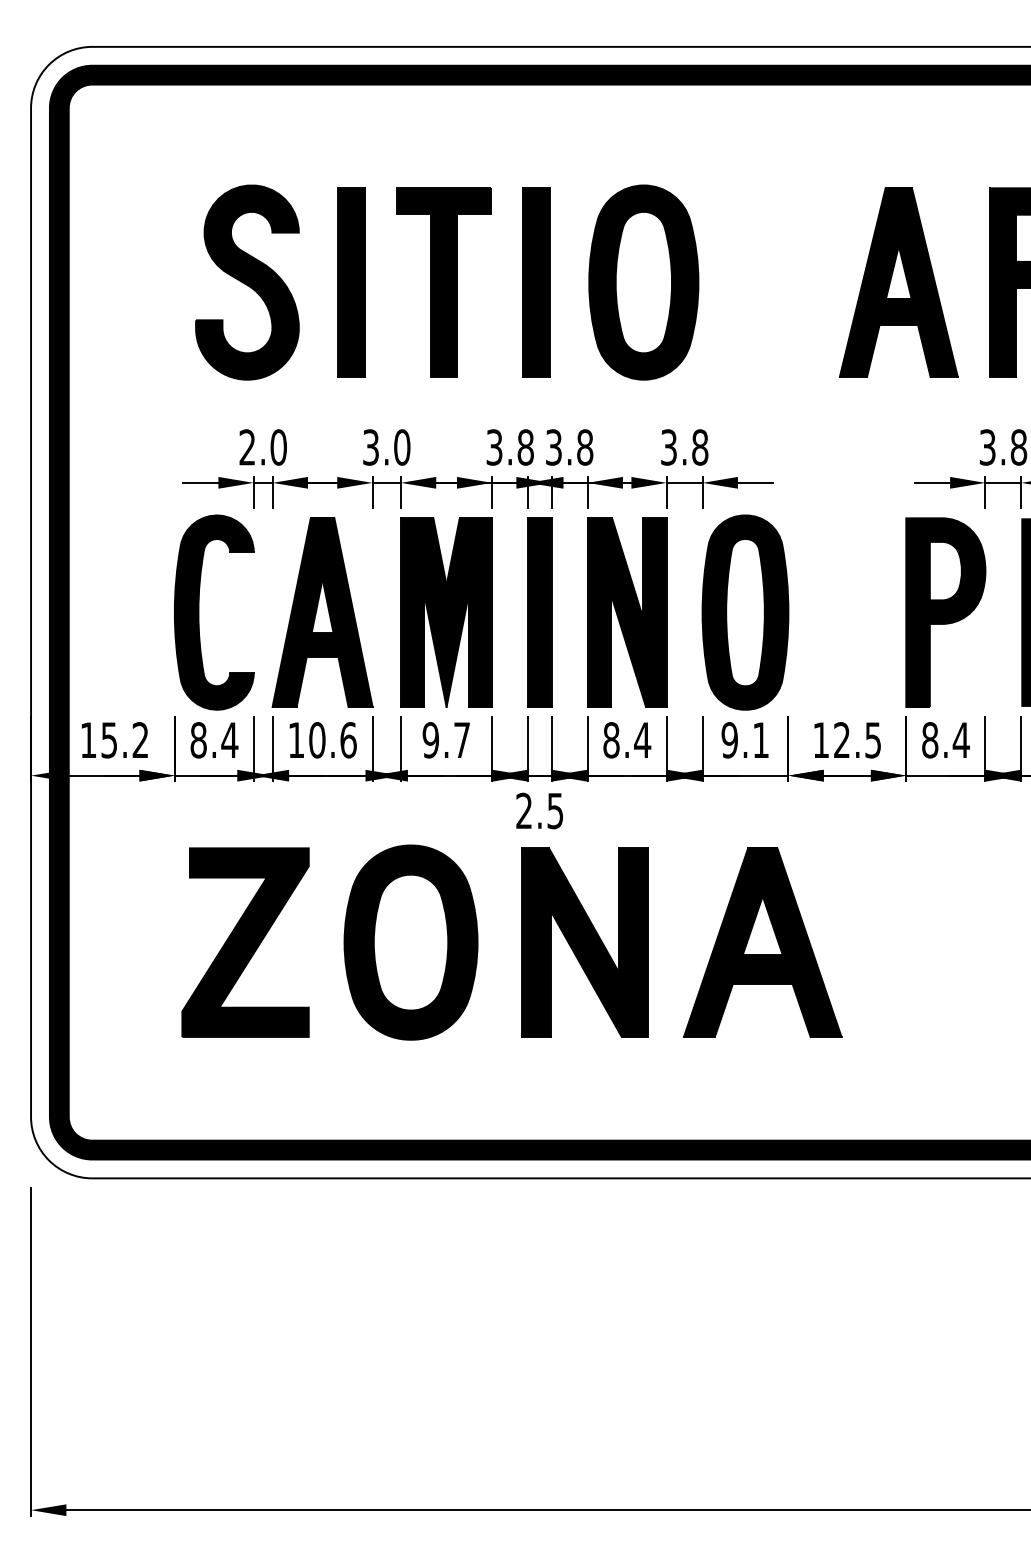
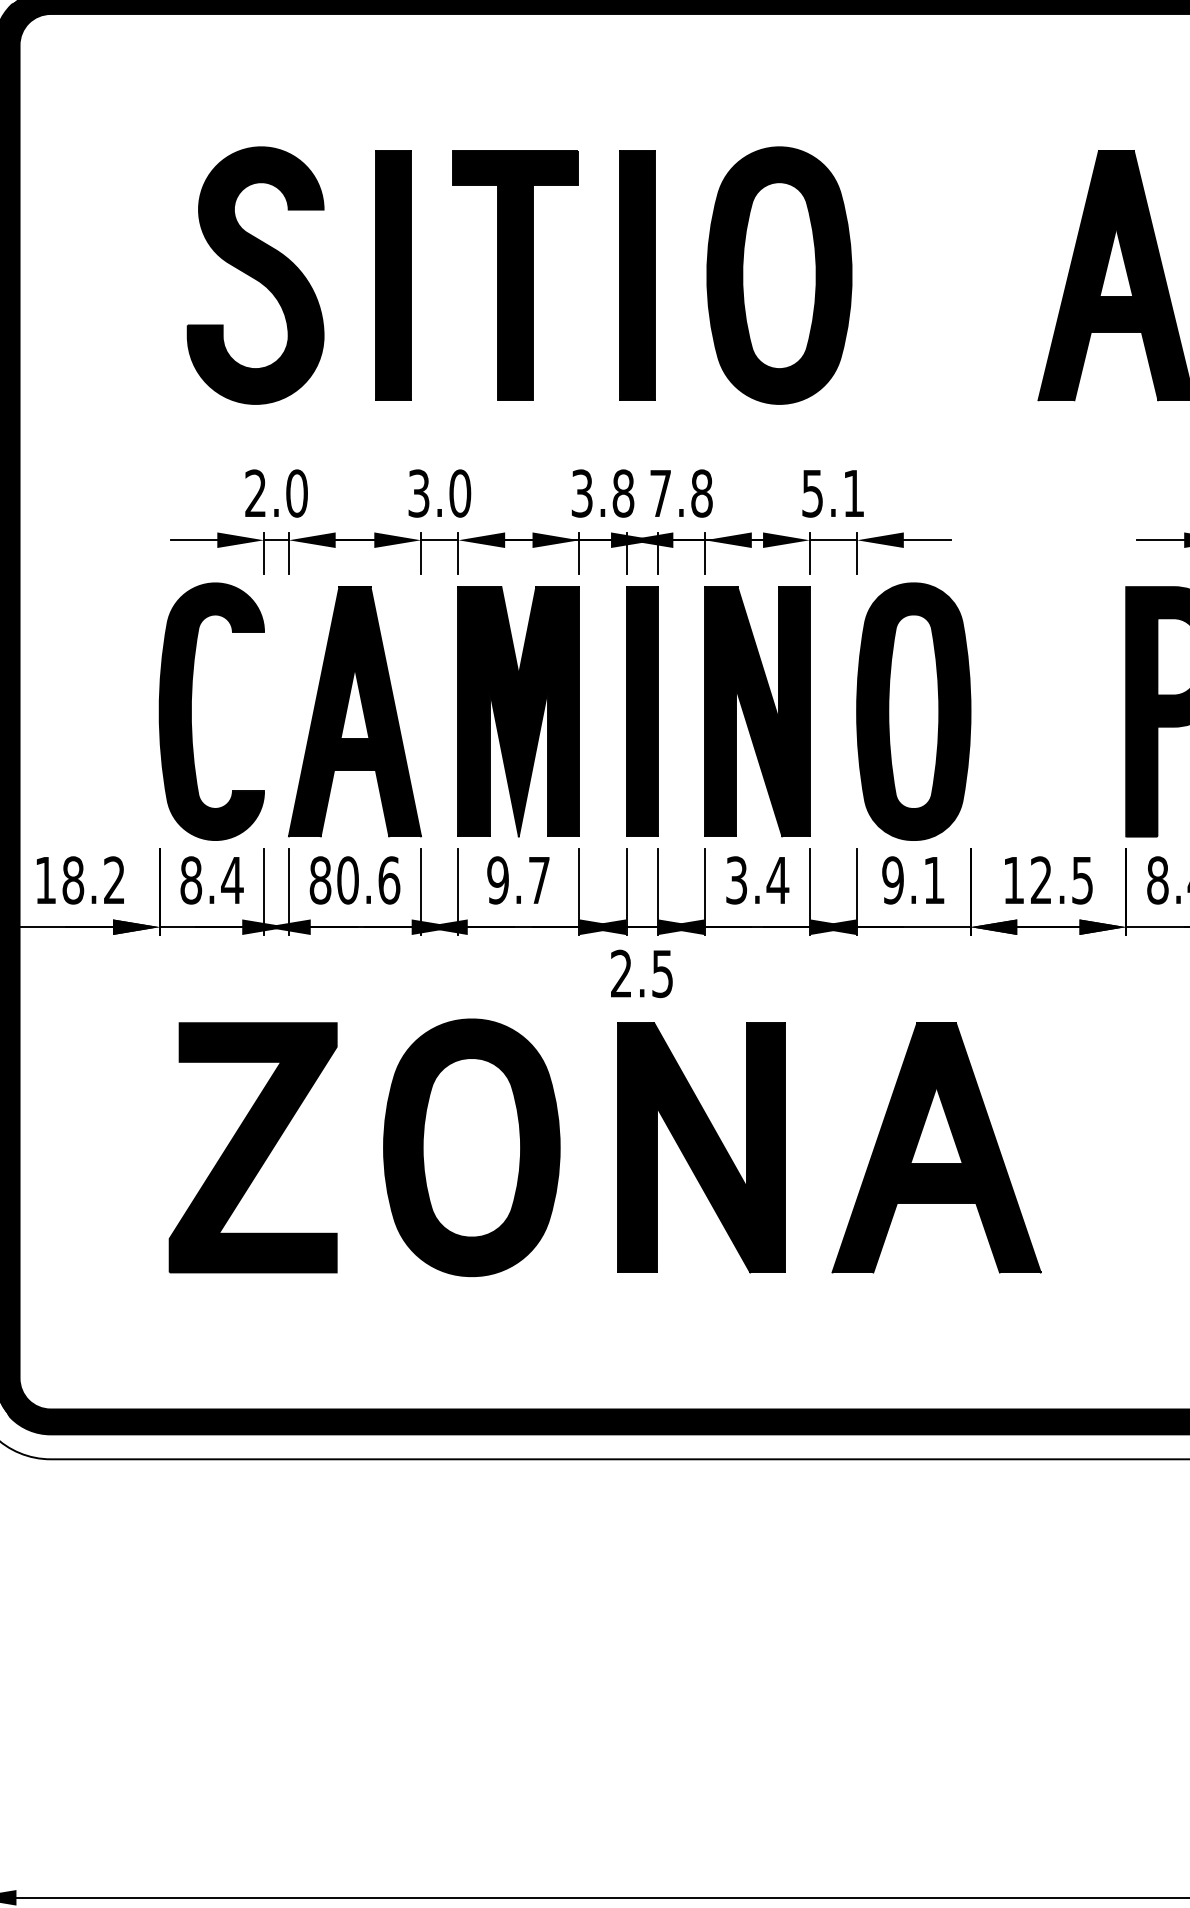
text: (553, 447) -> (660, 493), 3.8 -> 7.8
text: (684, 447) -> (833, 493), 3.8 -> 5.1
text: (109, 740) -> (73, 880), 15.2 -> 18.2
text: (296, 740) -> (320, 880), 10.6 -> 80.6
text: (611, 740) -> (736, 880), 8.4 -> 3.4

